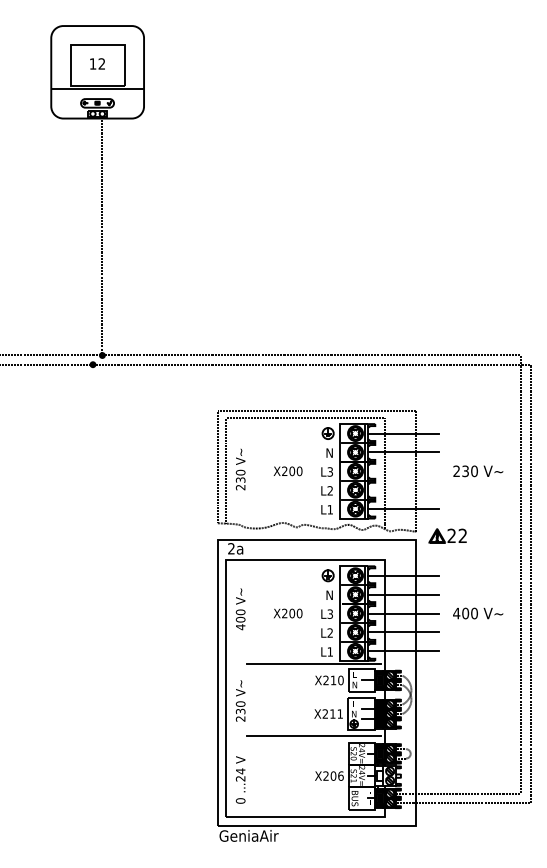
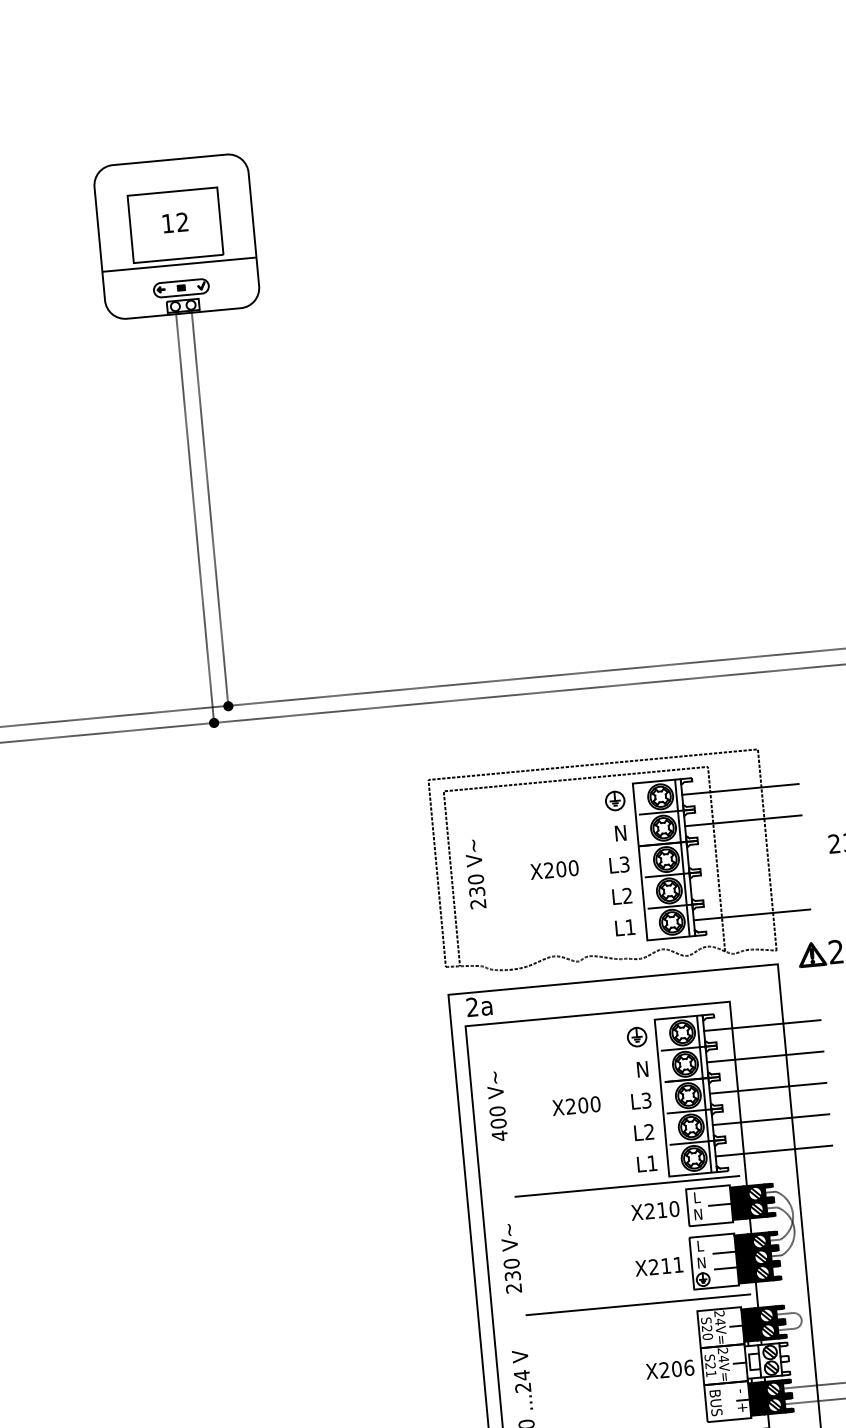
line: (92, 240) -> (194, 516), added

